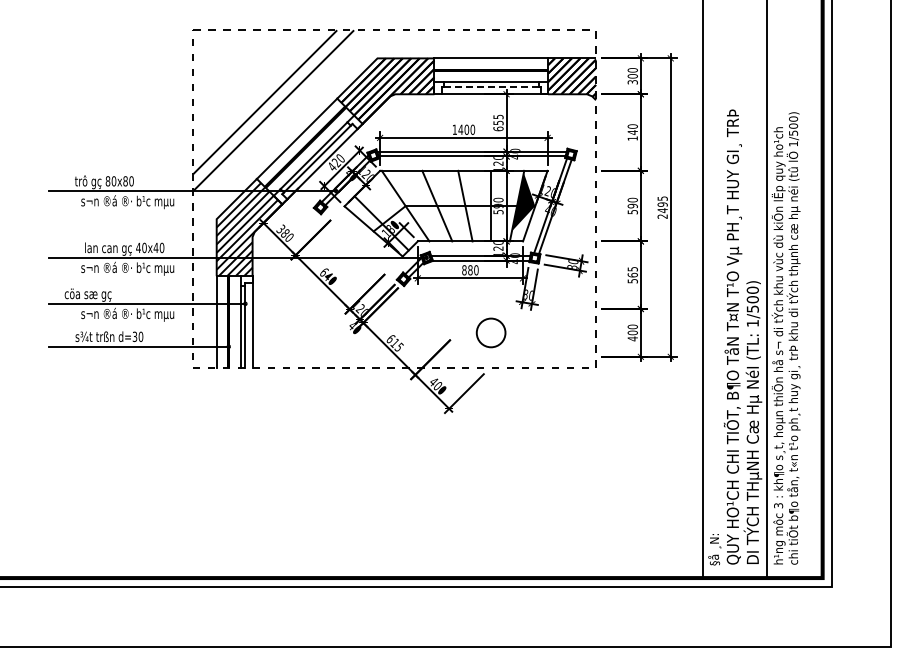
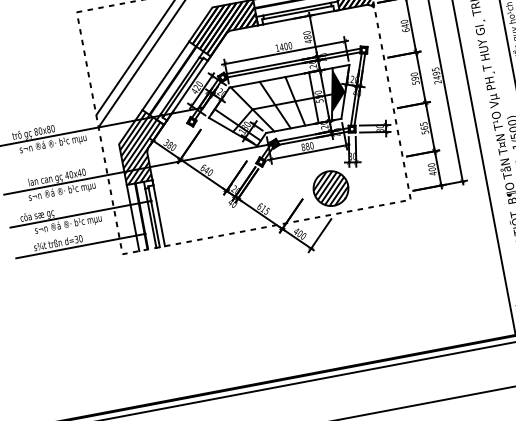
line: (490, 87) -> (297, 13), dashed -> solid
text: (498, 122) -> (307, 37), 655 -> 480
text: (632, 138) -> (405, 30), 140 -> 640
part: (490, 332) -> (330, 188), size x1.67

